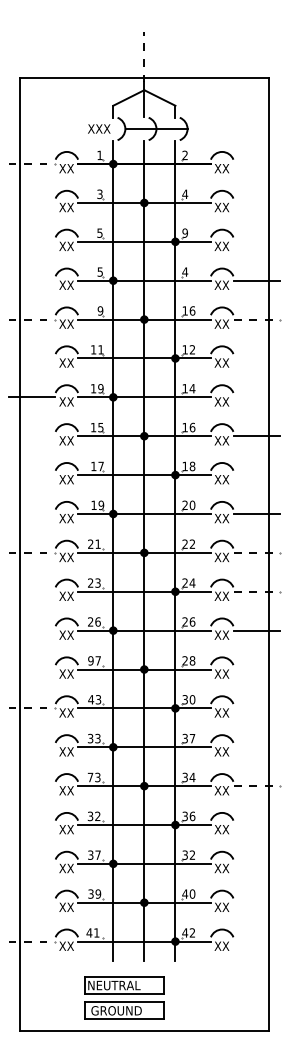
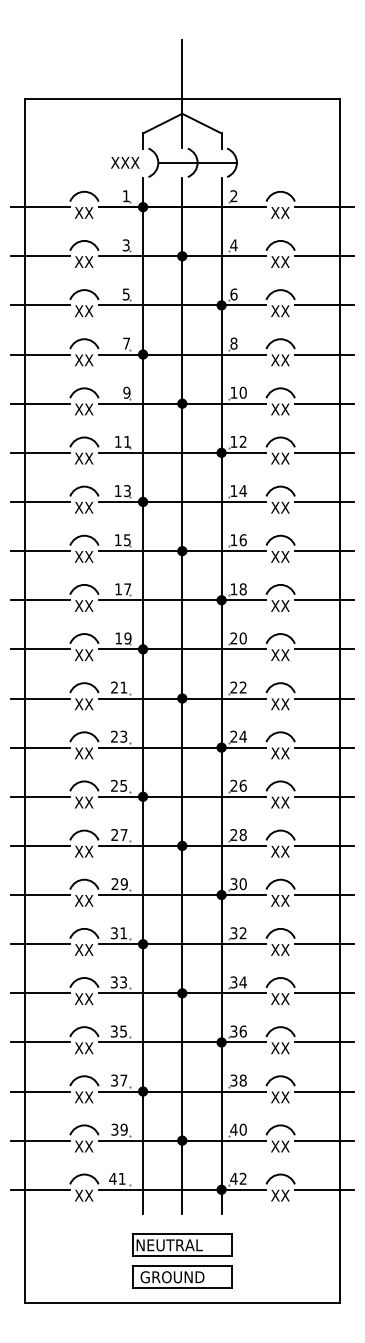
line: (144, 56) -> (182, 71), dashed -> solid
line: (32, 164) -> (40, 207), dashed -> solid
line: (256, 164) -> (324, 207), added
line: (31, 202) -> (39, 255), added
line: (256, 202) -> (324, 255), added
text: (185, 232) -> (234, 293), 9 -> 6
line: (31, 241) -> (39, 304), added
line: (256, 241) -> (324, 304), added
text: (99, 271) -> (125, 342), 5 -> 7
text: (184, 271) -> (233, 342), 4 -> 8
line: (31, 280) -> (39, 354), added
text: (192, 310) -> (243, 392), 16 -> 10
line: (32, 319) -> (40, 403), dashed -> solid
line: (257, 319) -> (325, 403), dashed -> solid
line: (31, 358) -> (39, 452), added
line: (256, 358) -> (324, 452), added
text: (100, 388) -> (126, 490), 19 -> 13
line: (256, 397) -> (324, 502), added
line: (31, 436) -> (39, 551), added
line: (31, 475) -> (39, 600), added
line: (256, 475) -> (324, 600), added
line: (31, 514) -> (39, 650), added
line: (32, 552) -> (40, 698), dashed -> solid
line: (257, 552) -> (325, 698), dashed -> solid
line: (31, 591) -> (39, 747), added
line: (257, 591) -> (325, 747), dashed -> solid
text: (97, 621) -> (123, 785), 26 -> 25
line: (31, 630) -> (39, 796), added
text: (90, 660) -> (114, 834), 97 -> 27
line: (31, 669) -> (39, 845), added
line: (256, 669) -> (324, 845), added
text: (94, 699) -> (119, 883), 43 -> 29
line: (32, 708) -> (40, 895), dashed -> solid
line: (256, 708) -> (324, 895), added
text: (97, 738) -> (123, 933), 33 -> 31
text: (192, 738) -> (243, 933), 37 -> 32
line: (31, 747) -> (39, 944), added
line: (256, 747) -> (324, 944), added
text: (90, 777) -> (114, 982), 73 -> 33
line: (31, 786) -> (39, 993), added
line: (257, 786) -> (325, 993), dashed -> solid
text: (97, 816) -> (123, 1031), 32 -> 35
line: (31, 825) -> (39, 1043), added
line: (256, 825) -> (324, 1043), added
text: (192, 854) -> (243, 1079), 32 -> 38
line: (31, 863) -> (39, 1091), added
line: (256, 863) -> (324, 1091), added
line: (31, 902) -> (39, 1140), added
line: (256, 902) -> (324, 1140), added
line: (32, 941) -> (40, 1189), dashed -> solid
line: (256, 941) -> (324, 1189), added
part: (124, 997) -> (182, 1260), moved

